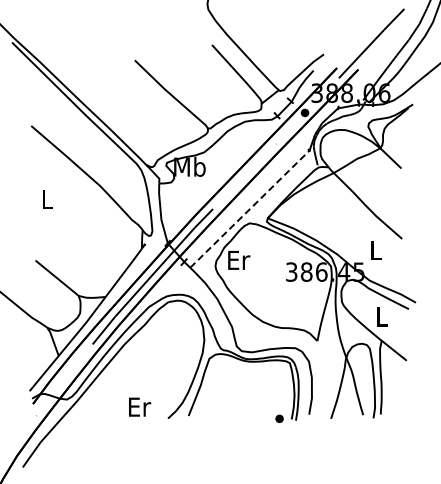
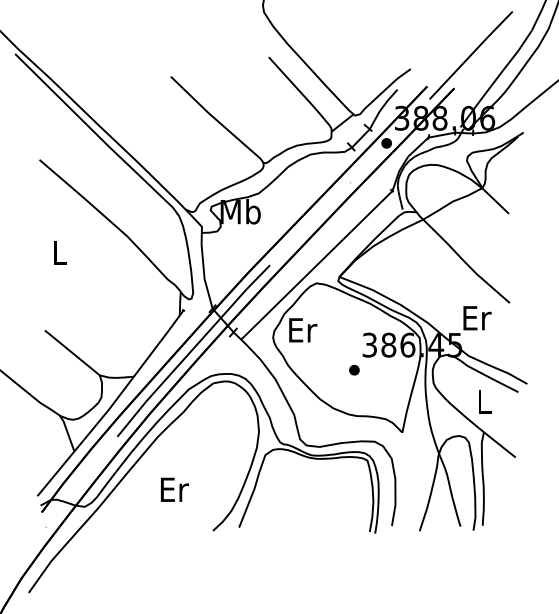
line: (249, 209) -> (316, 265), dashed -> solid
text: (376, 250) -> (477, 317), L -> Er
text: (140, 406) -> (175, 488), moved
part: (279, 418) -> (354, 369), moved

